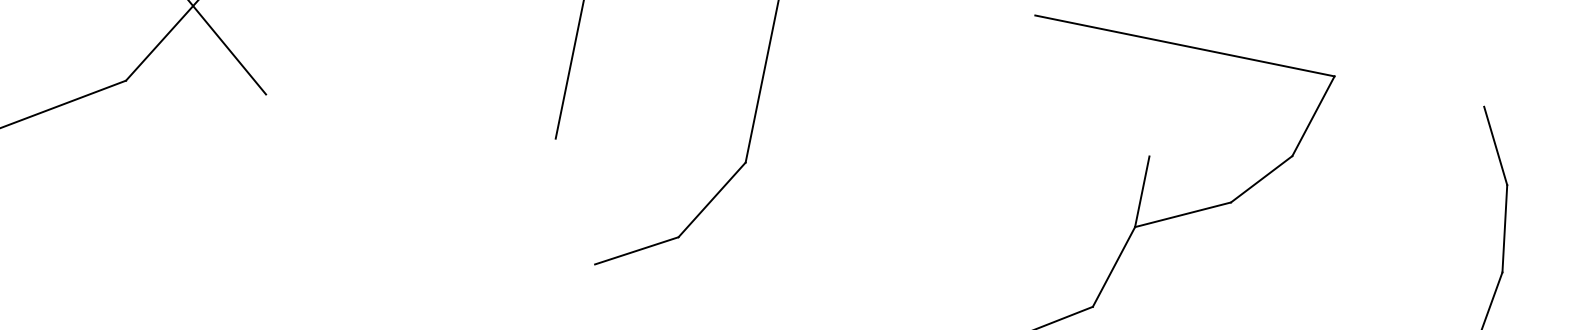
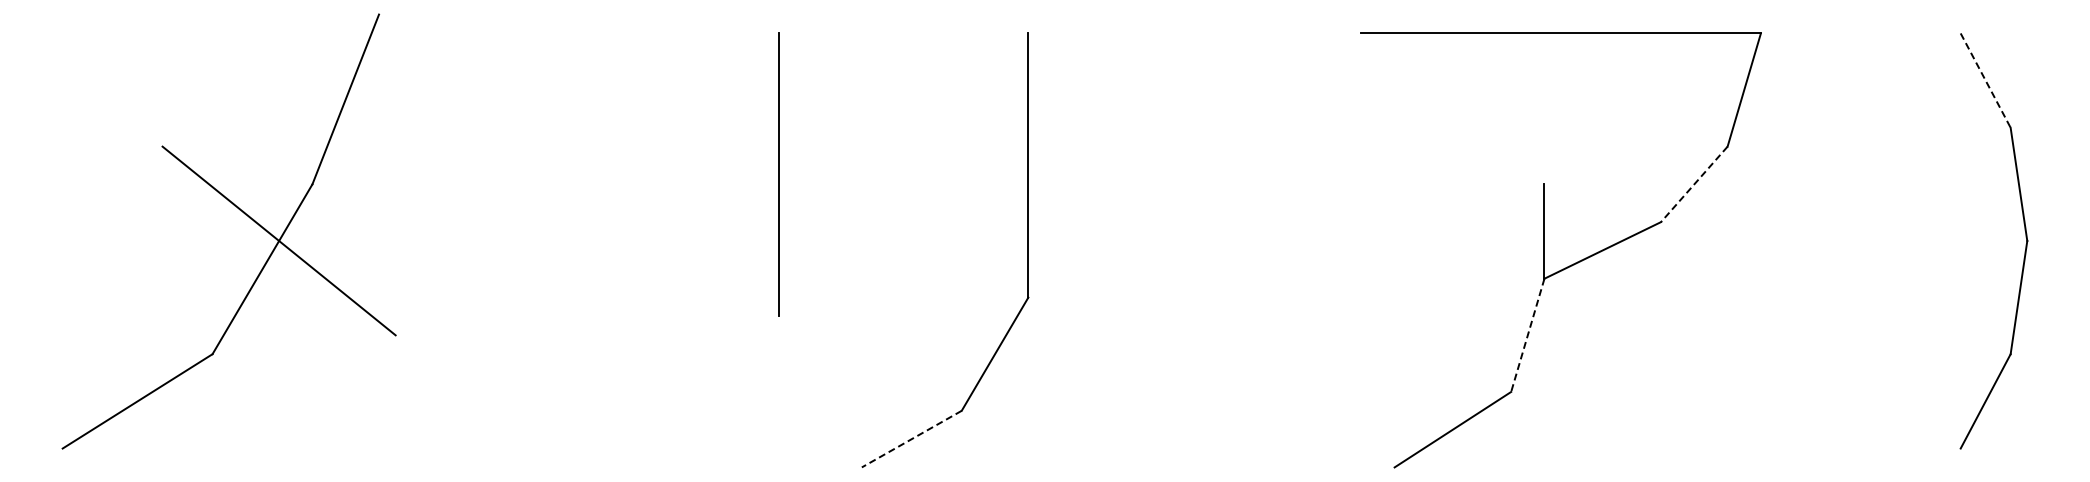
line: (1495, 146) -> (1985, 81), solid -> dashed
line: (1261, 179) -> (1693, 184), solid -> dashed
line: (636, 251) -> (911, 439), solid -> dashed
line: (1113, 267) -> (1527, 335), solid -> dashed

